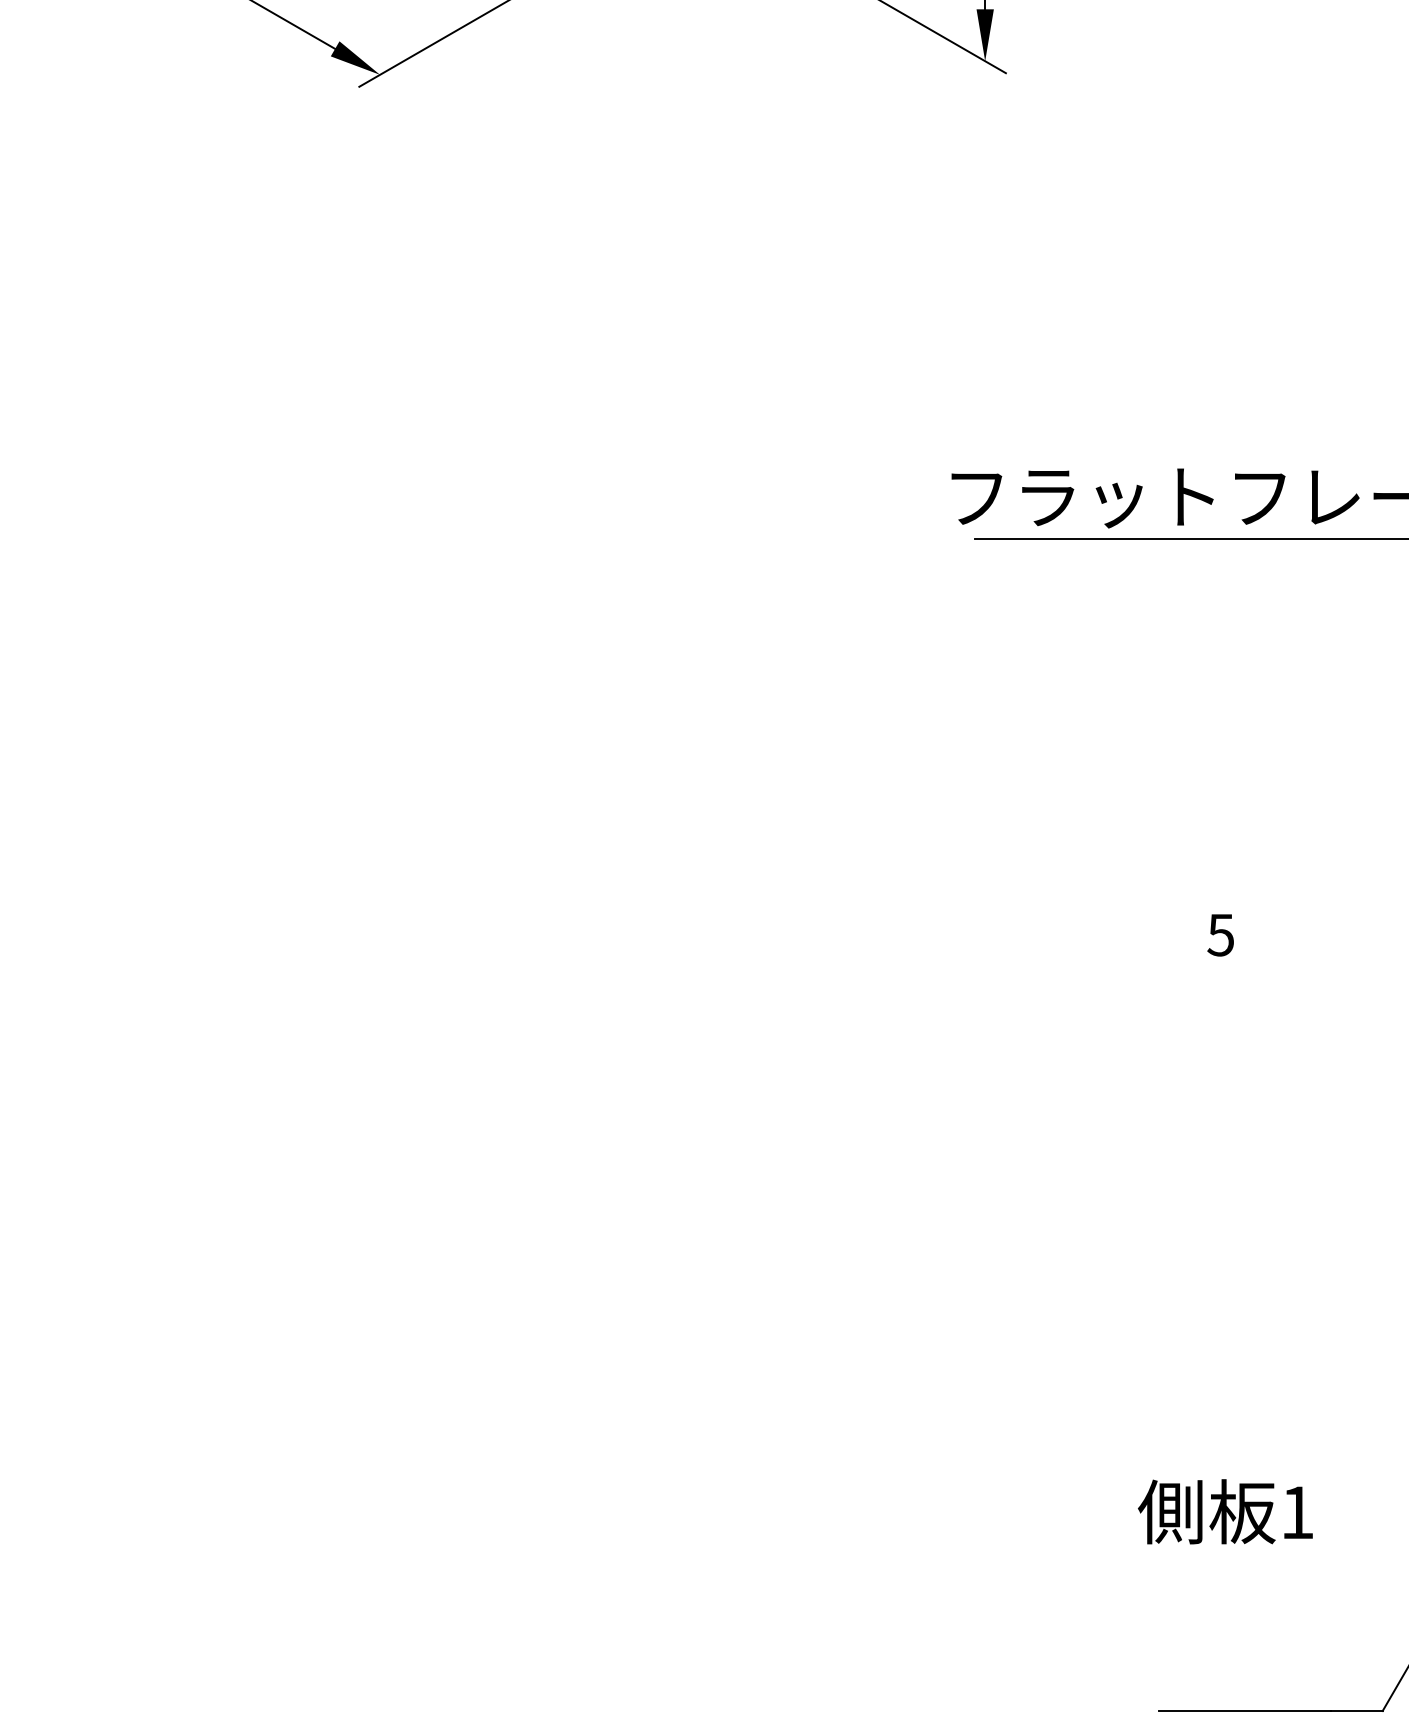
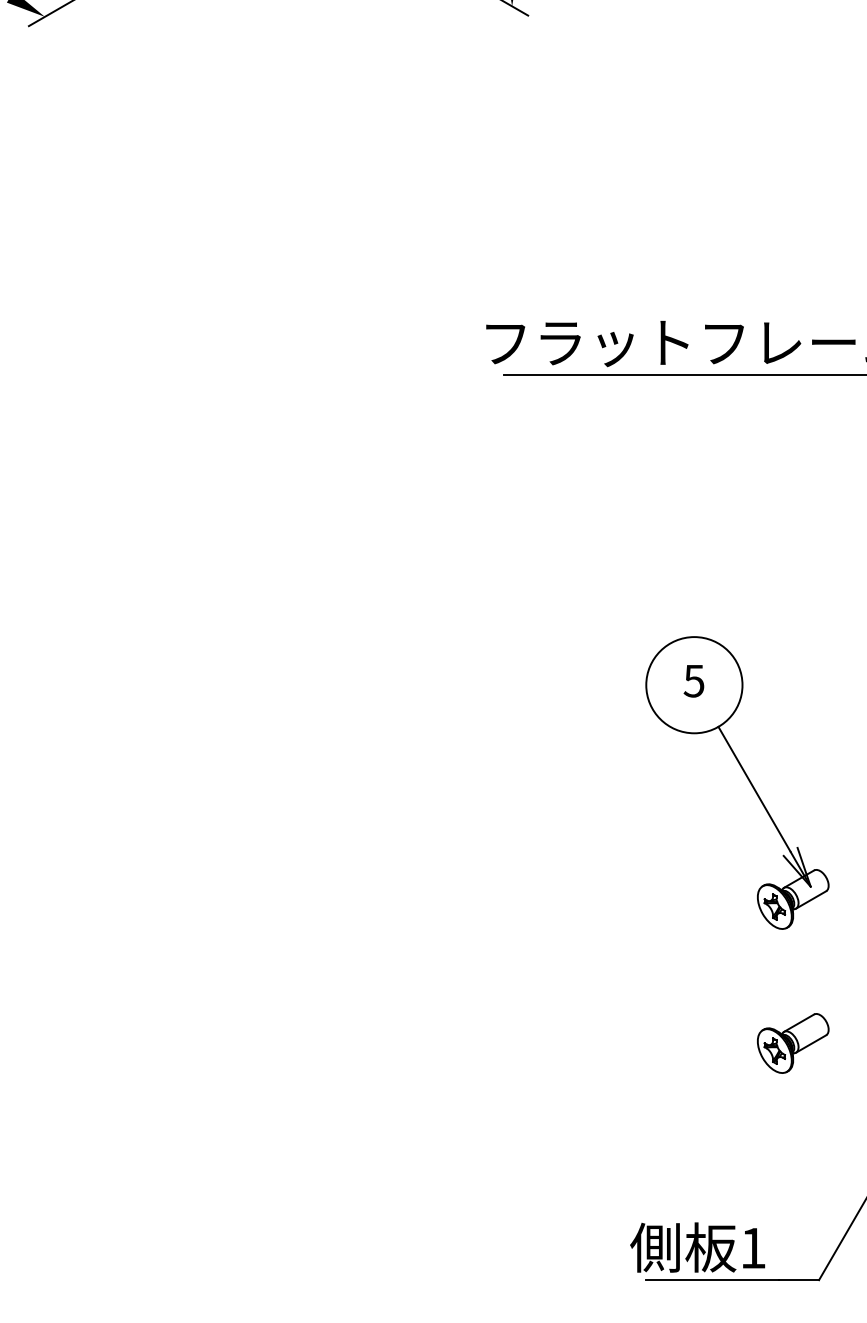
part: (1288, 1059) -> (746, 777), added
part: (1348, 1404) -> (792, 1043), added
text: (1225, 1511) -> (697, 1247), moved

